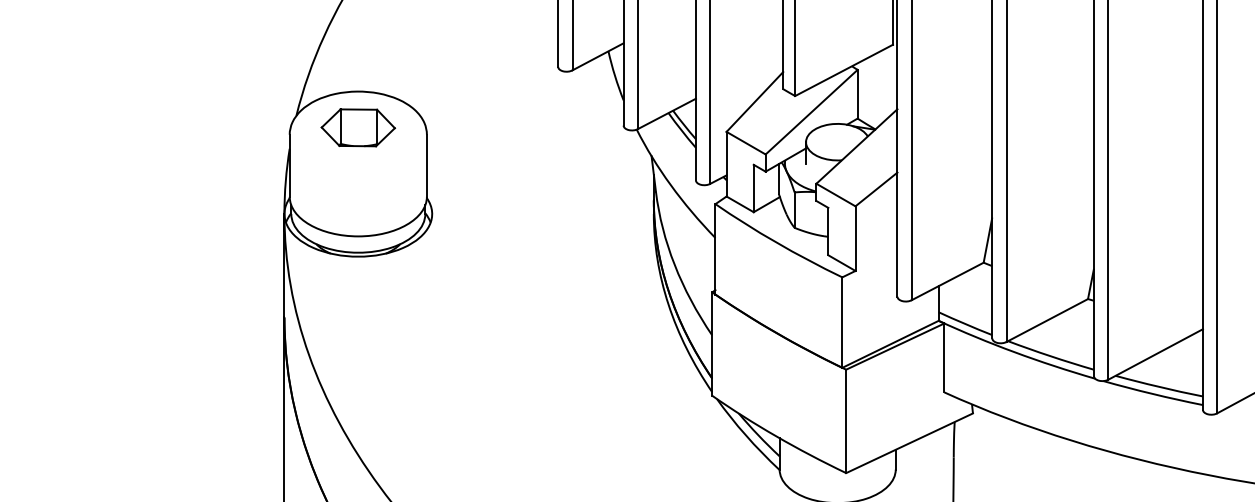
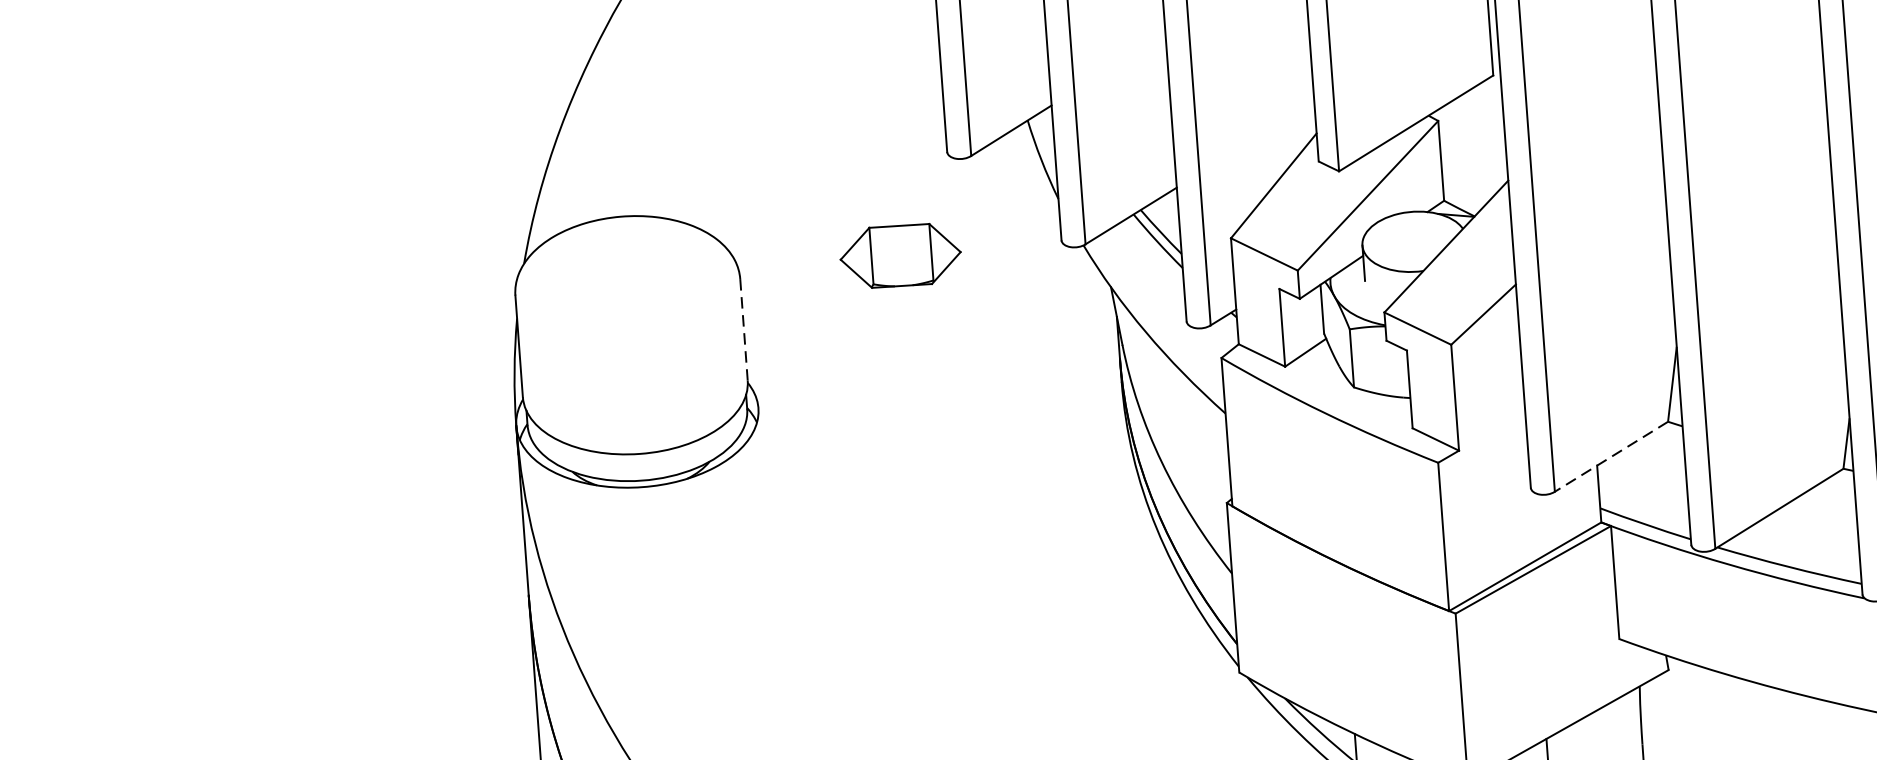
part: (357, 127) -> (899, 255), moved
line: (426, 166) -> (743, 331), solid -> dashed
line: (947, 281) -> (1611, 456), solid -> dashed

